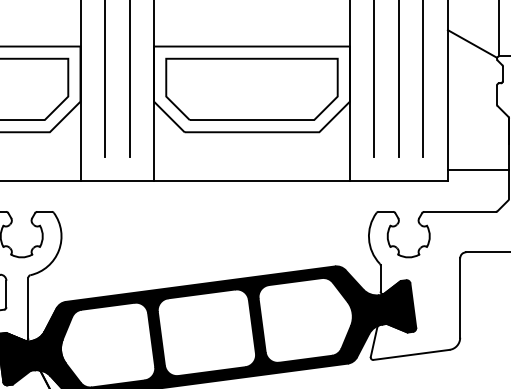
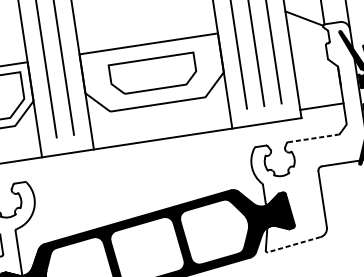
part: (251, 88) -> (152, 73), size x0.7
line: (460, 211) -> (313, 138), solid -> dashed
line: (411, 354) -> (294, 244), solid -> dashed

